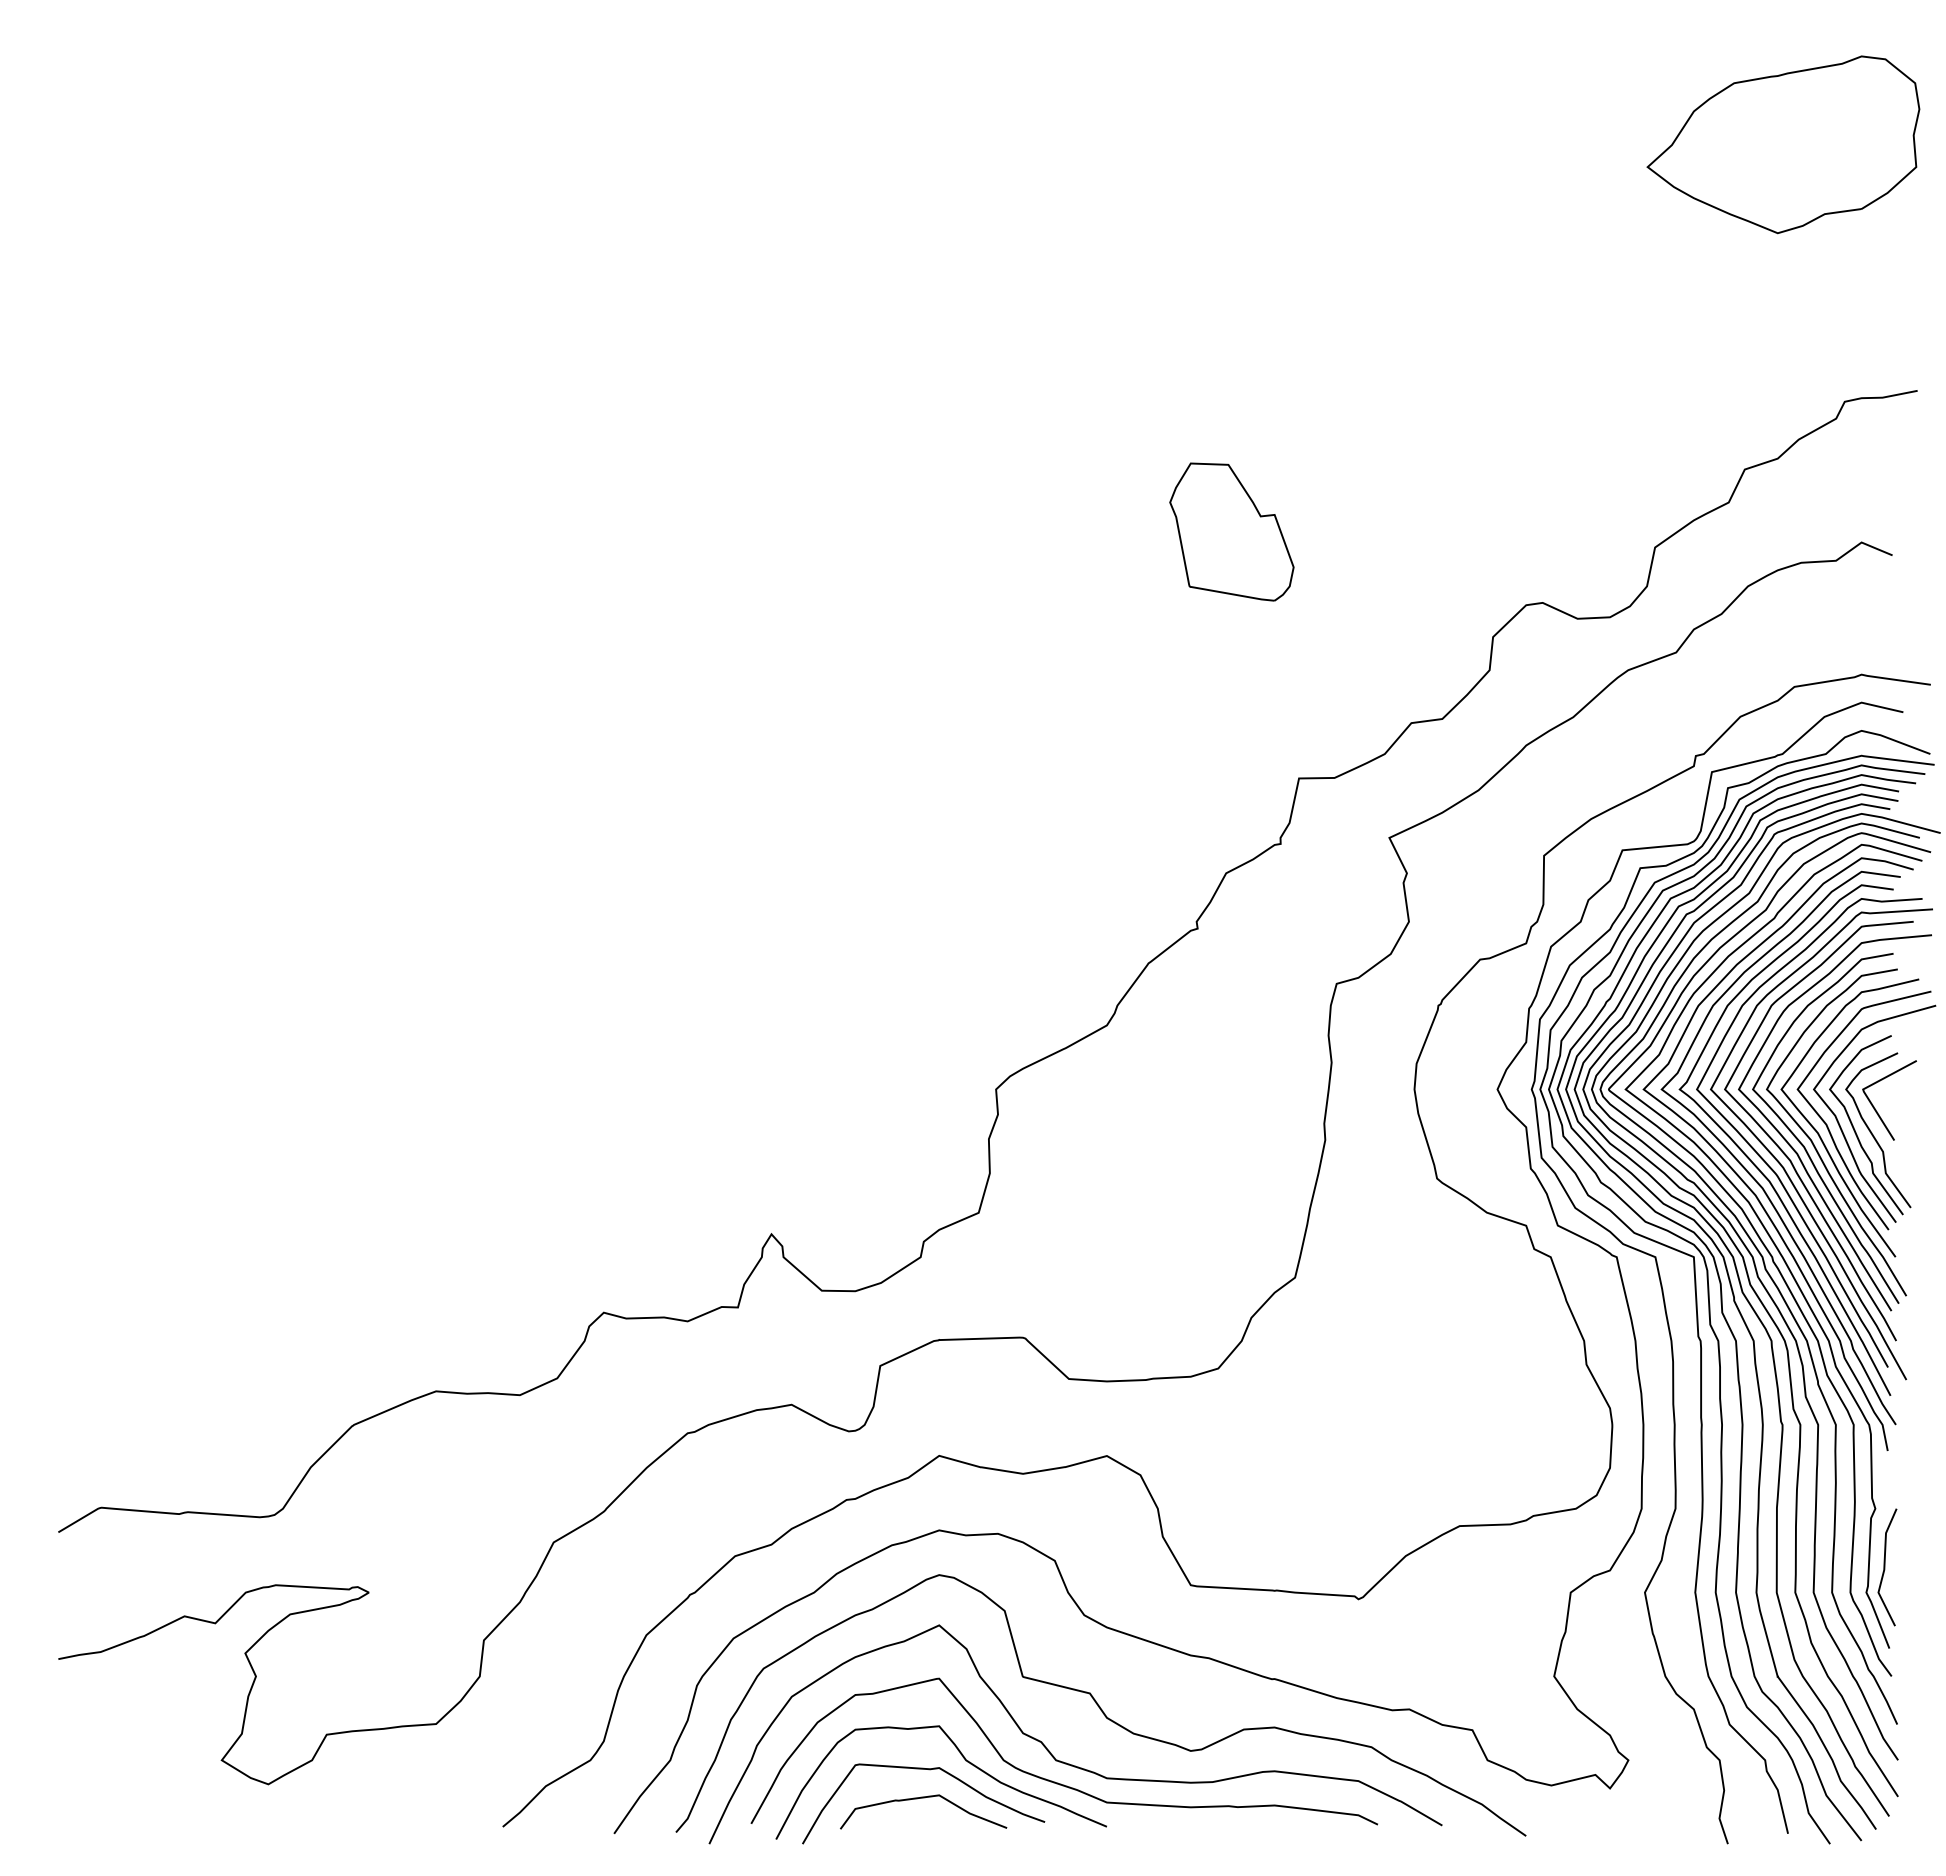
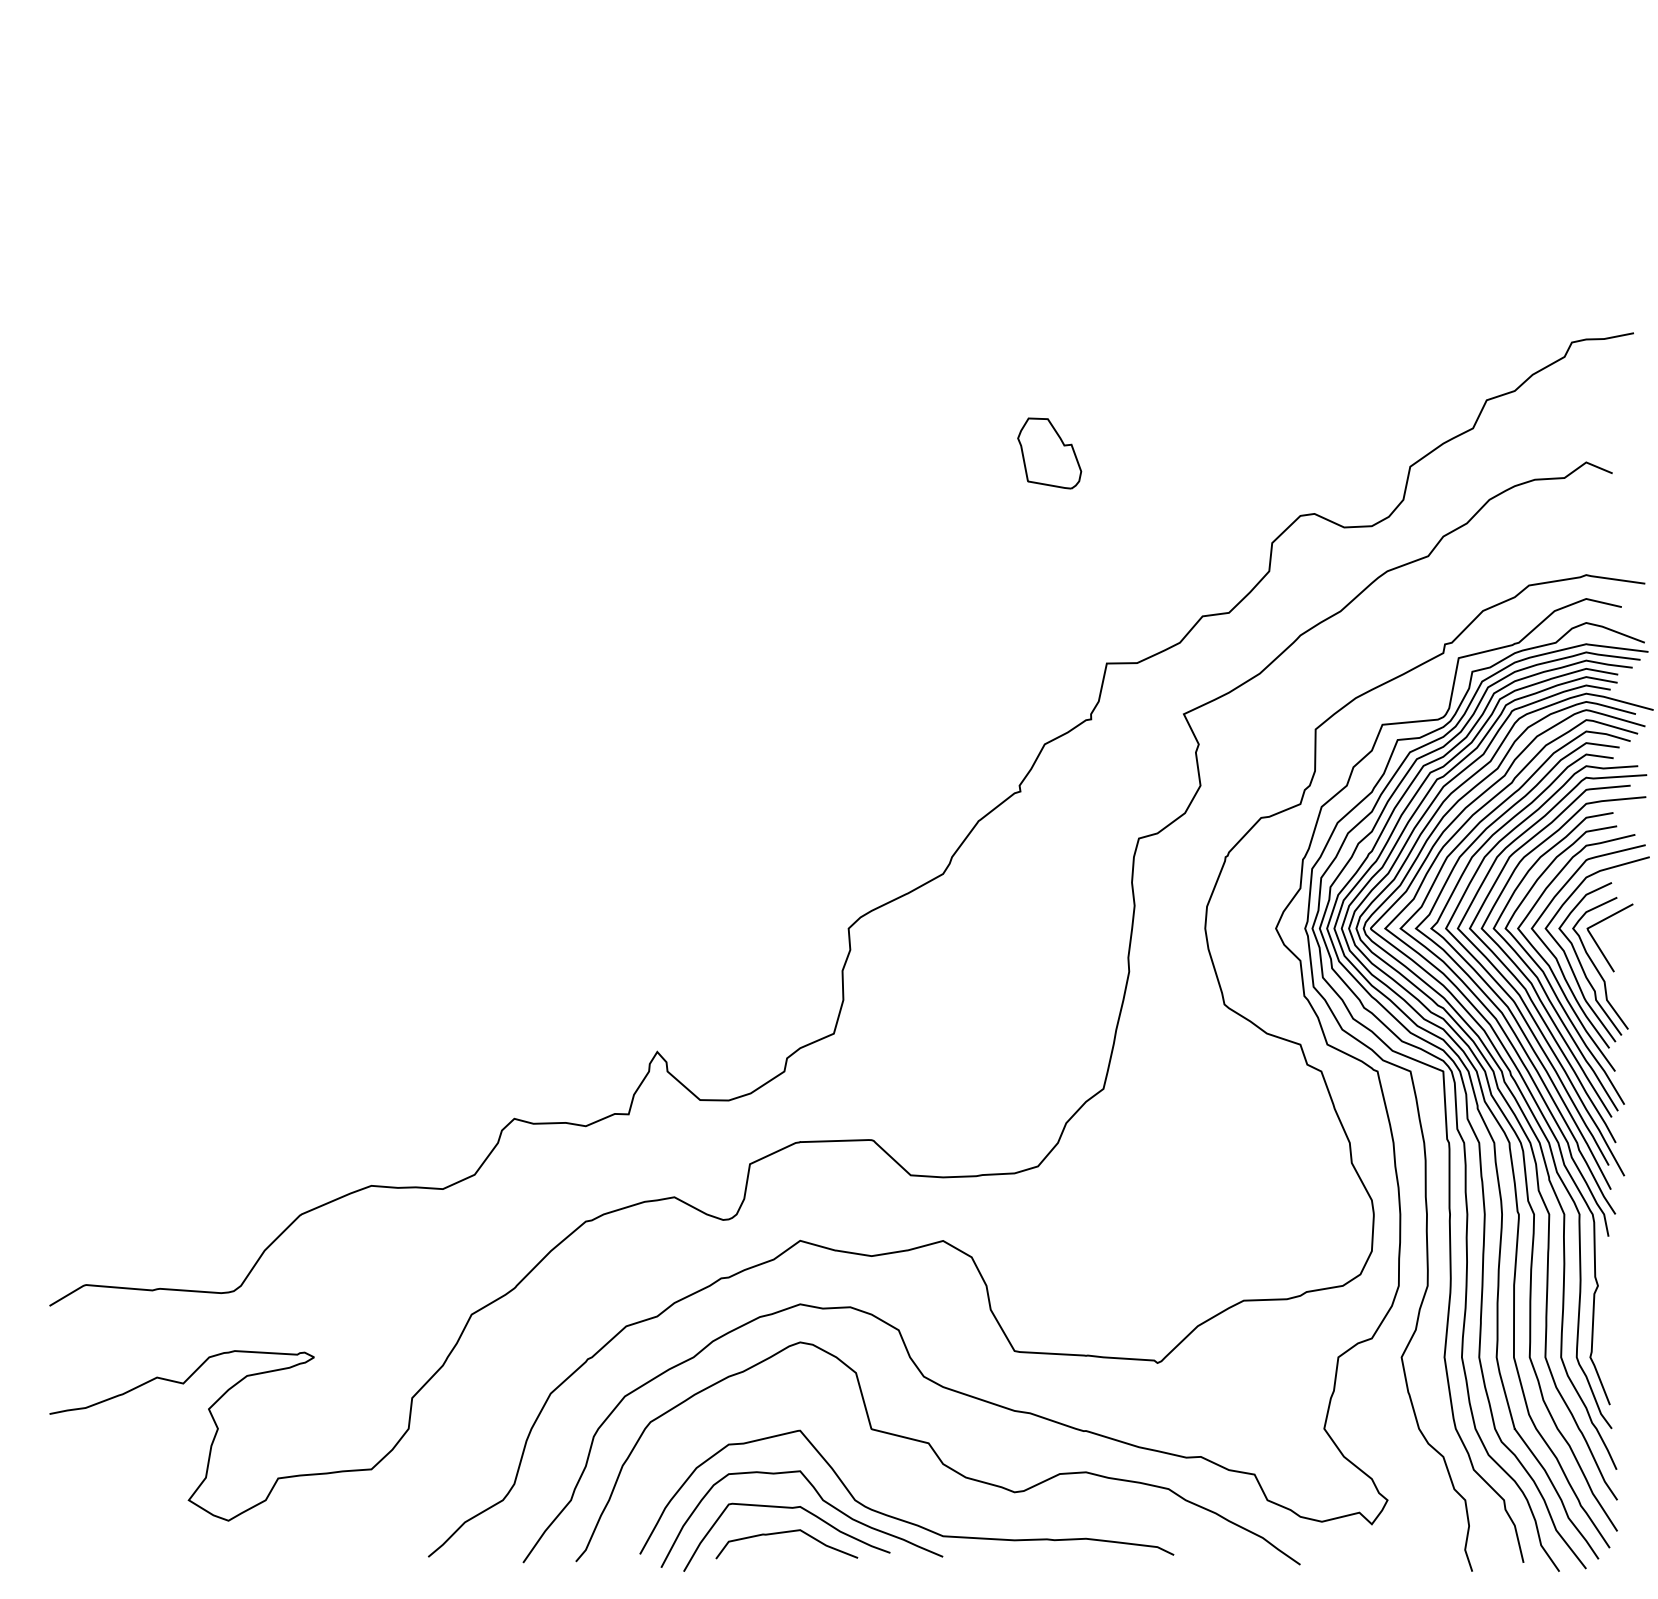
part: (1783, 144) -> (1519, 123), removed
part: (1231, 531) -> (1049, 453), size x0.6
line: (1885, 1567) -> (1606, 1335), removed
curve: (1066, 1762) -> (908, 1502), removed

